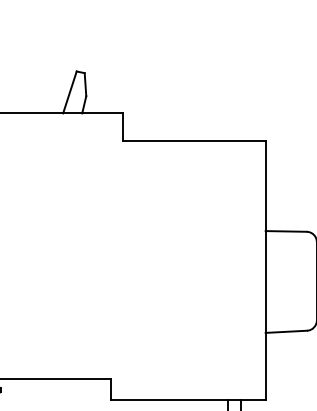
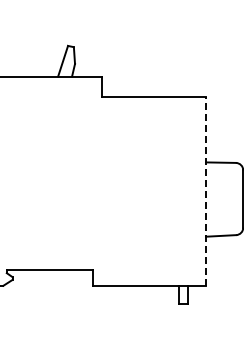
line: (265, 270) -> (205, 191), solid -> dashed

